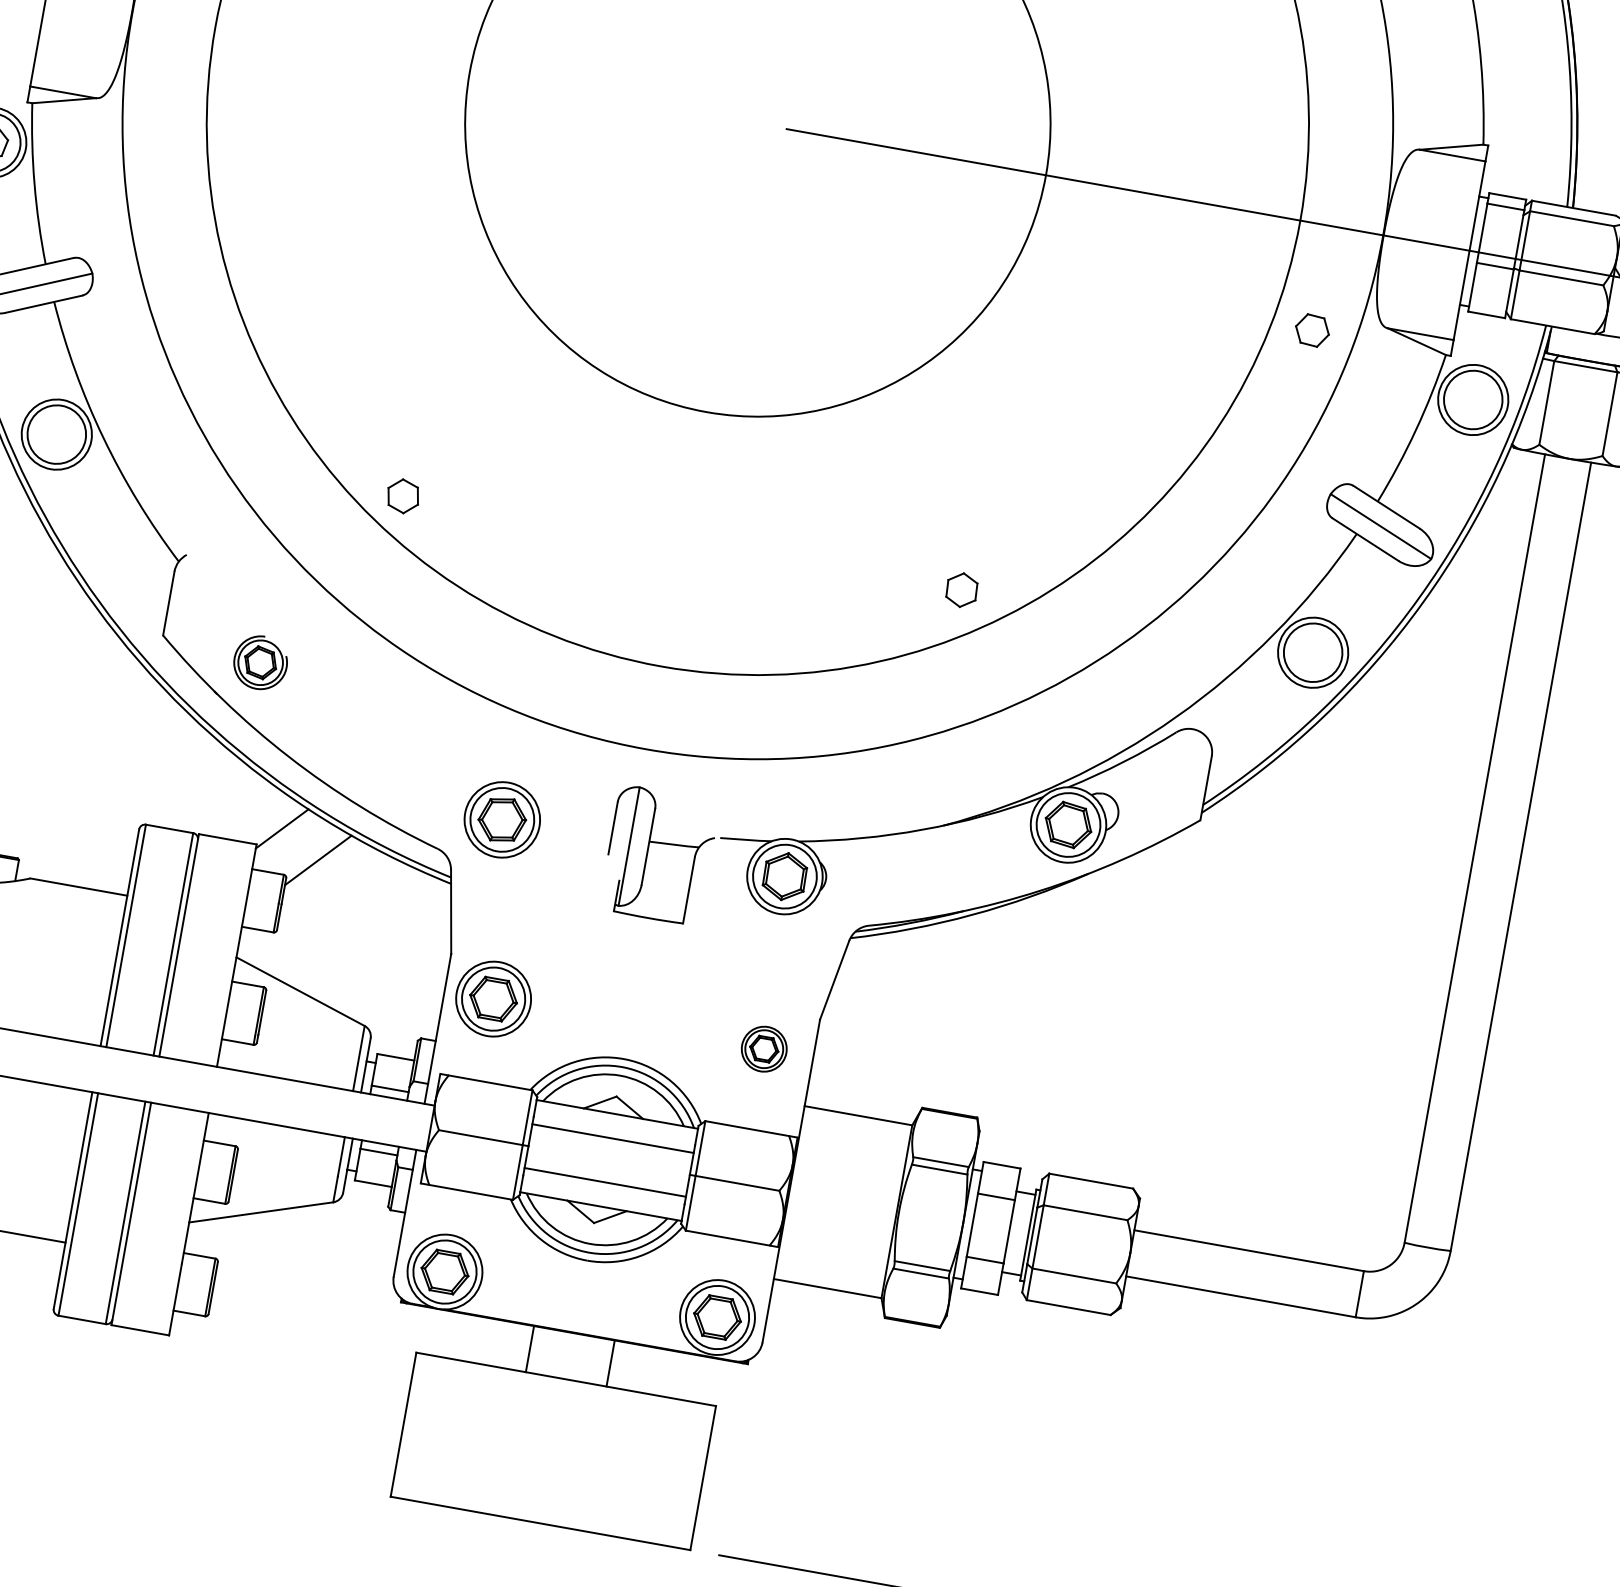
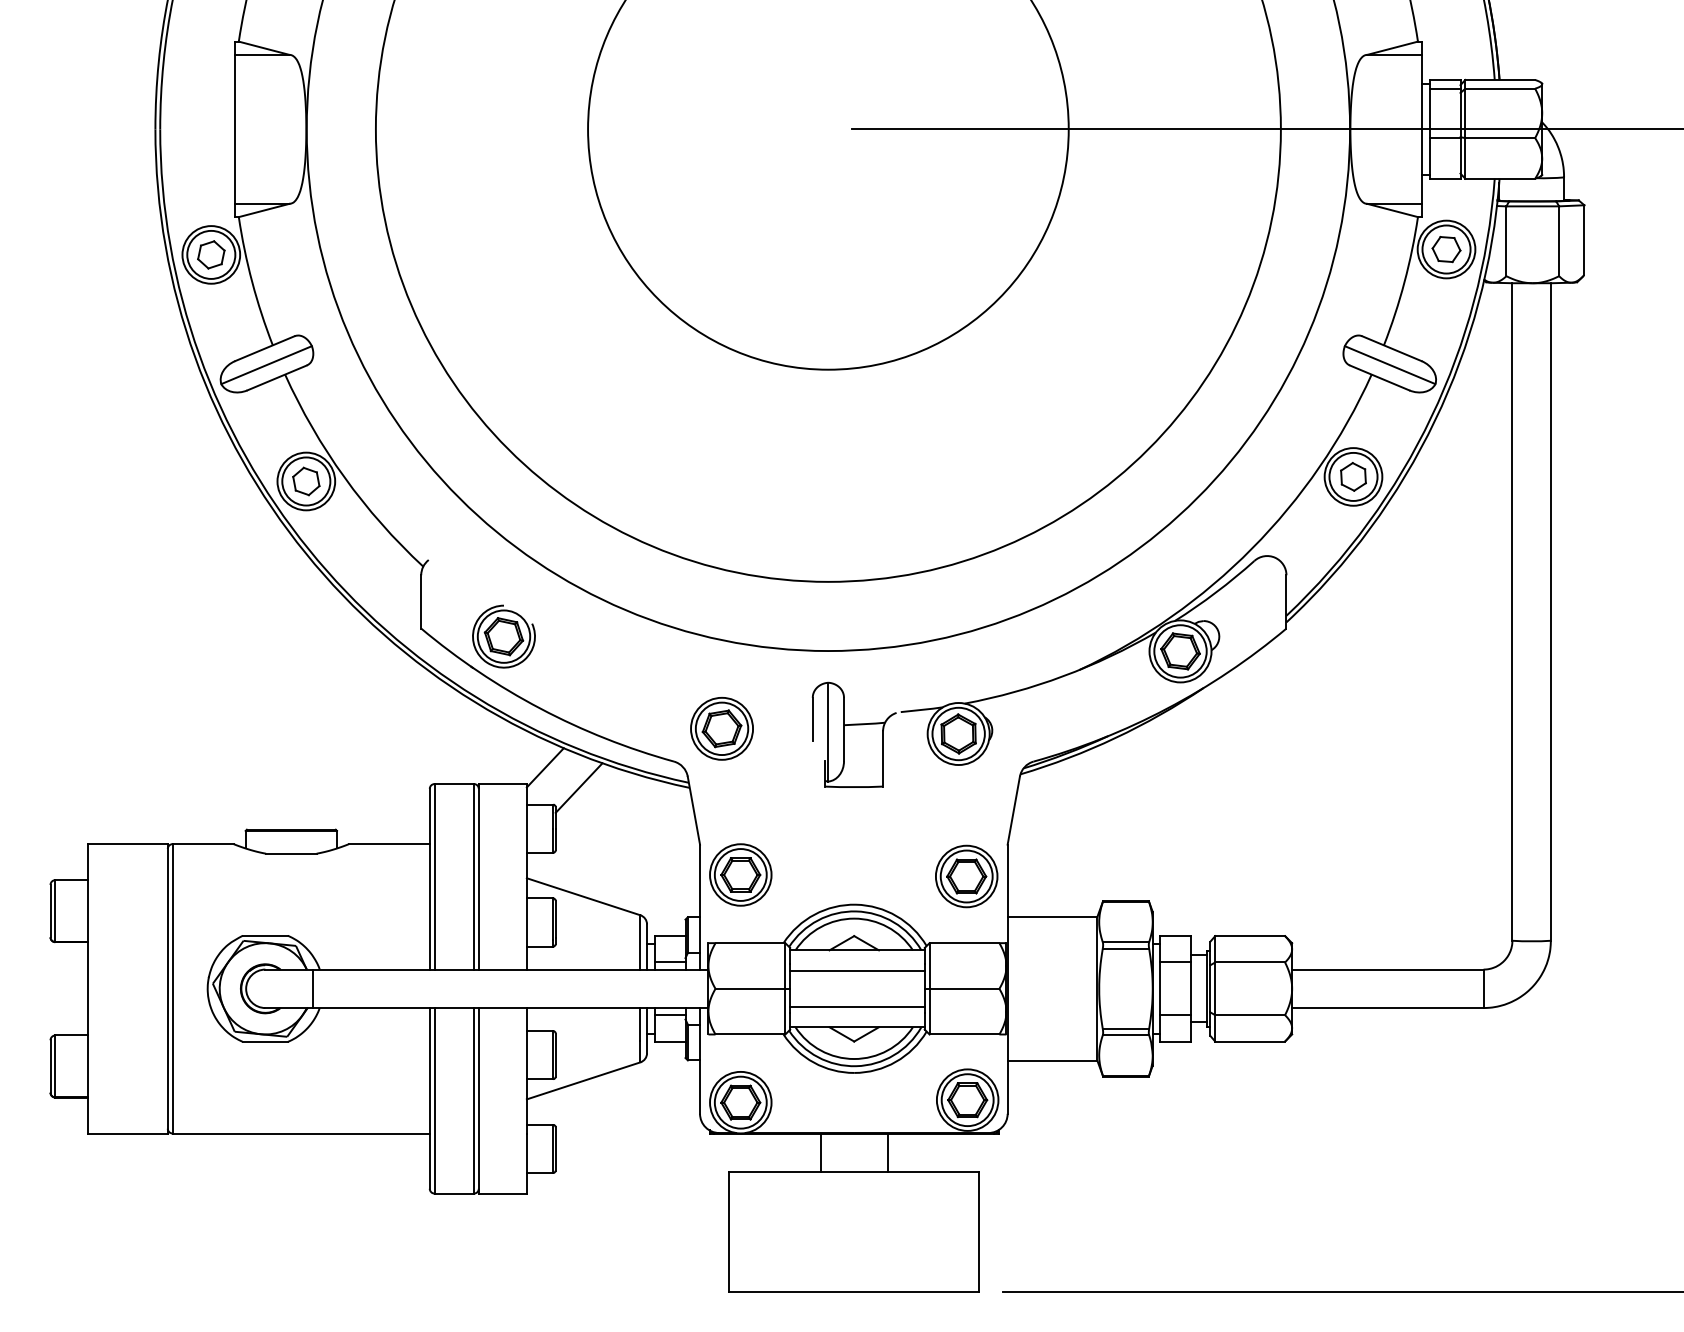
part: (1312, 330) -> (1446, 249), moved
part: (403, 496) -> (306, 481), moved
part: (961, 589) -> (1353, 476), moved
part: (260, 662) -> (503, 636), size x1.43
part: (763, 1049) -> (966, 876), size x1.67

